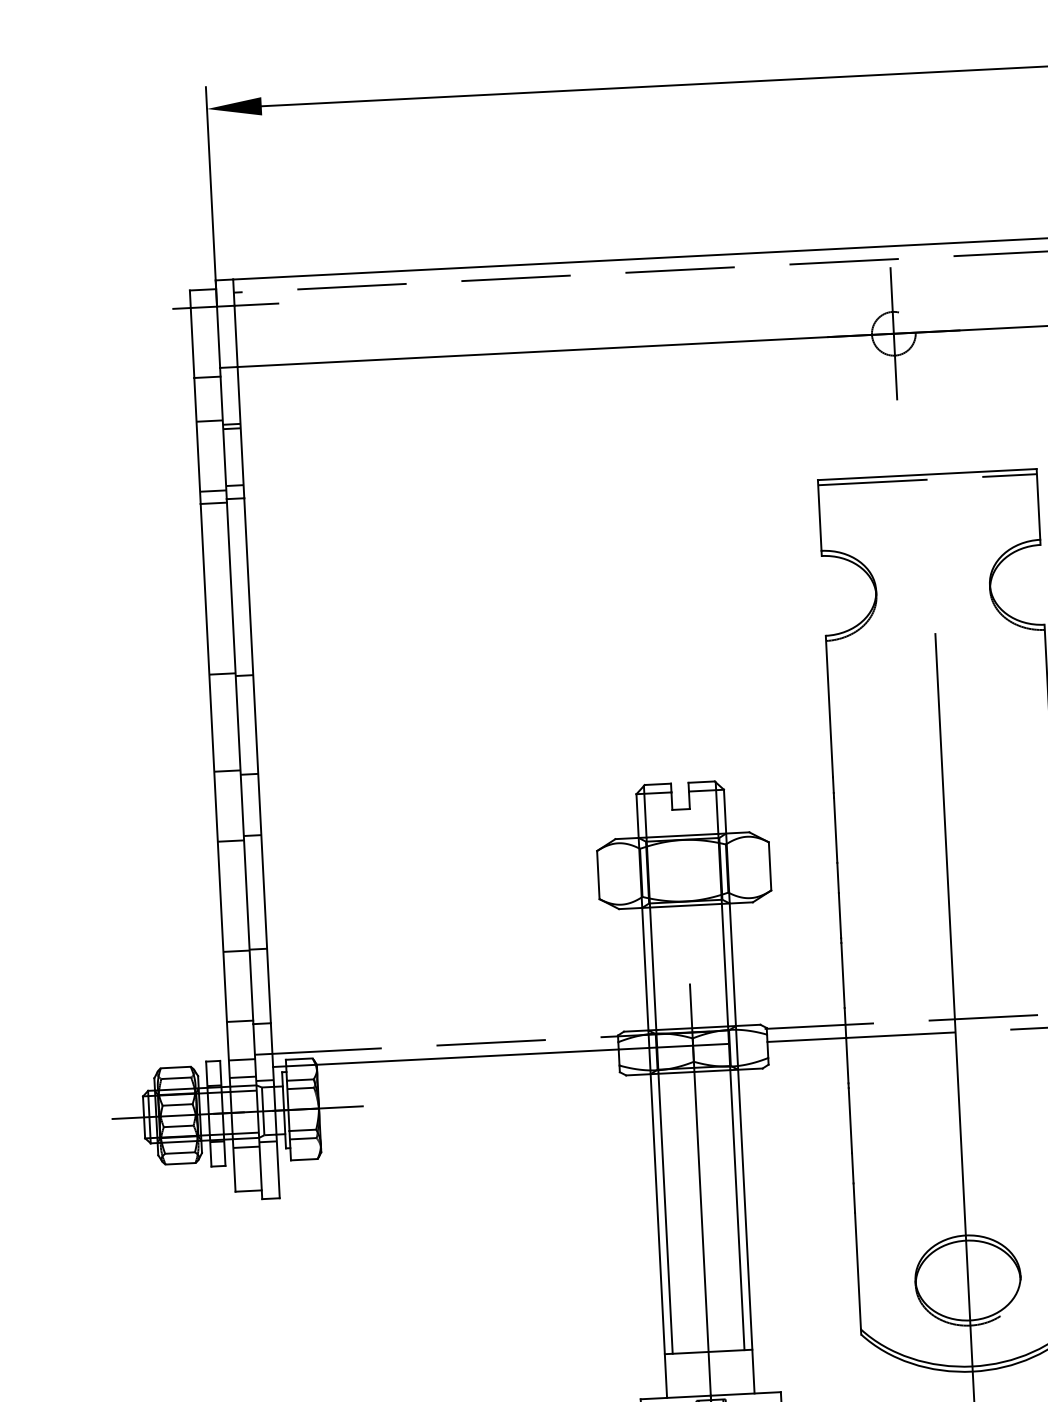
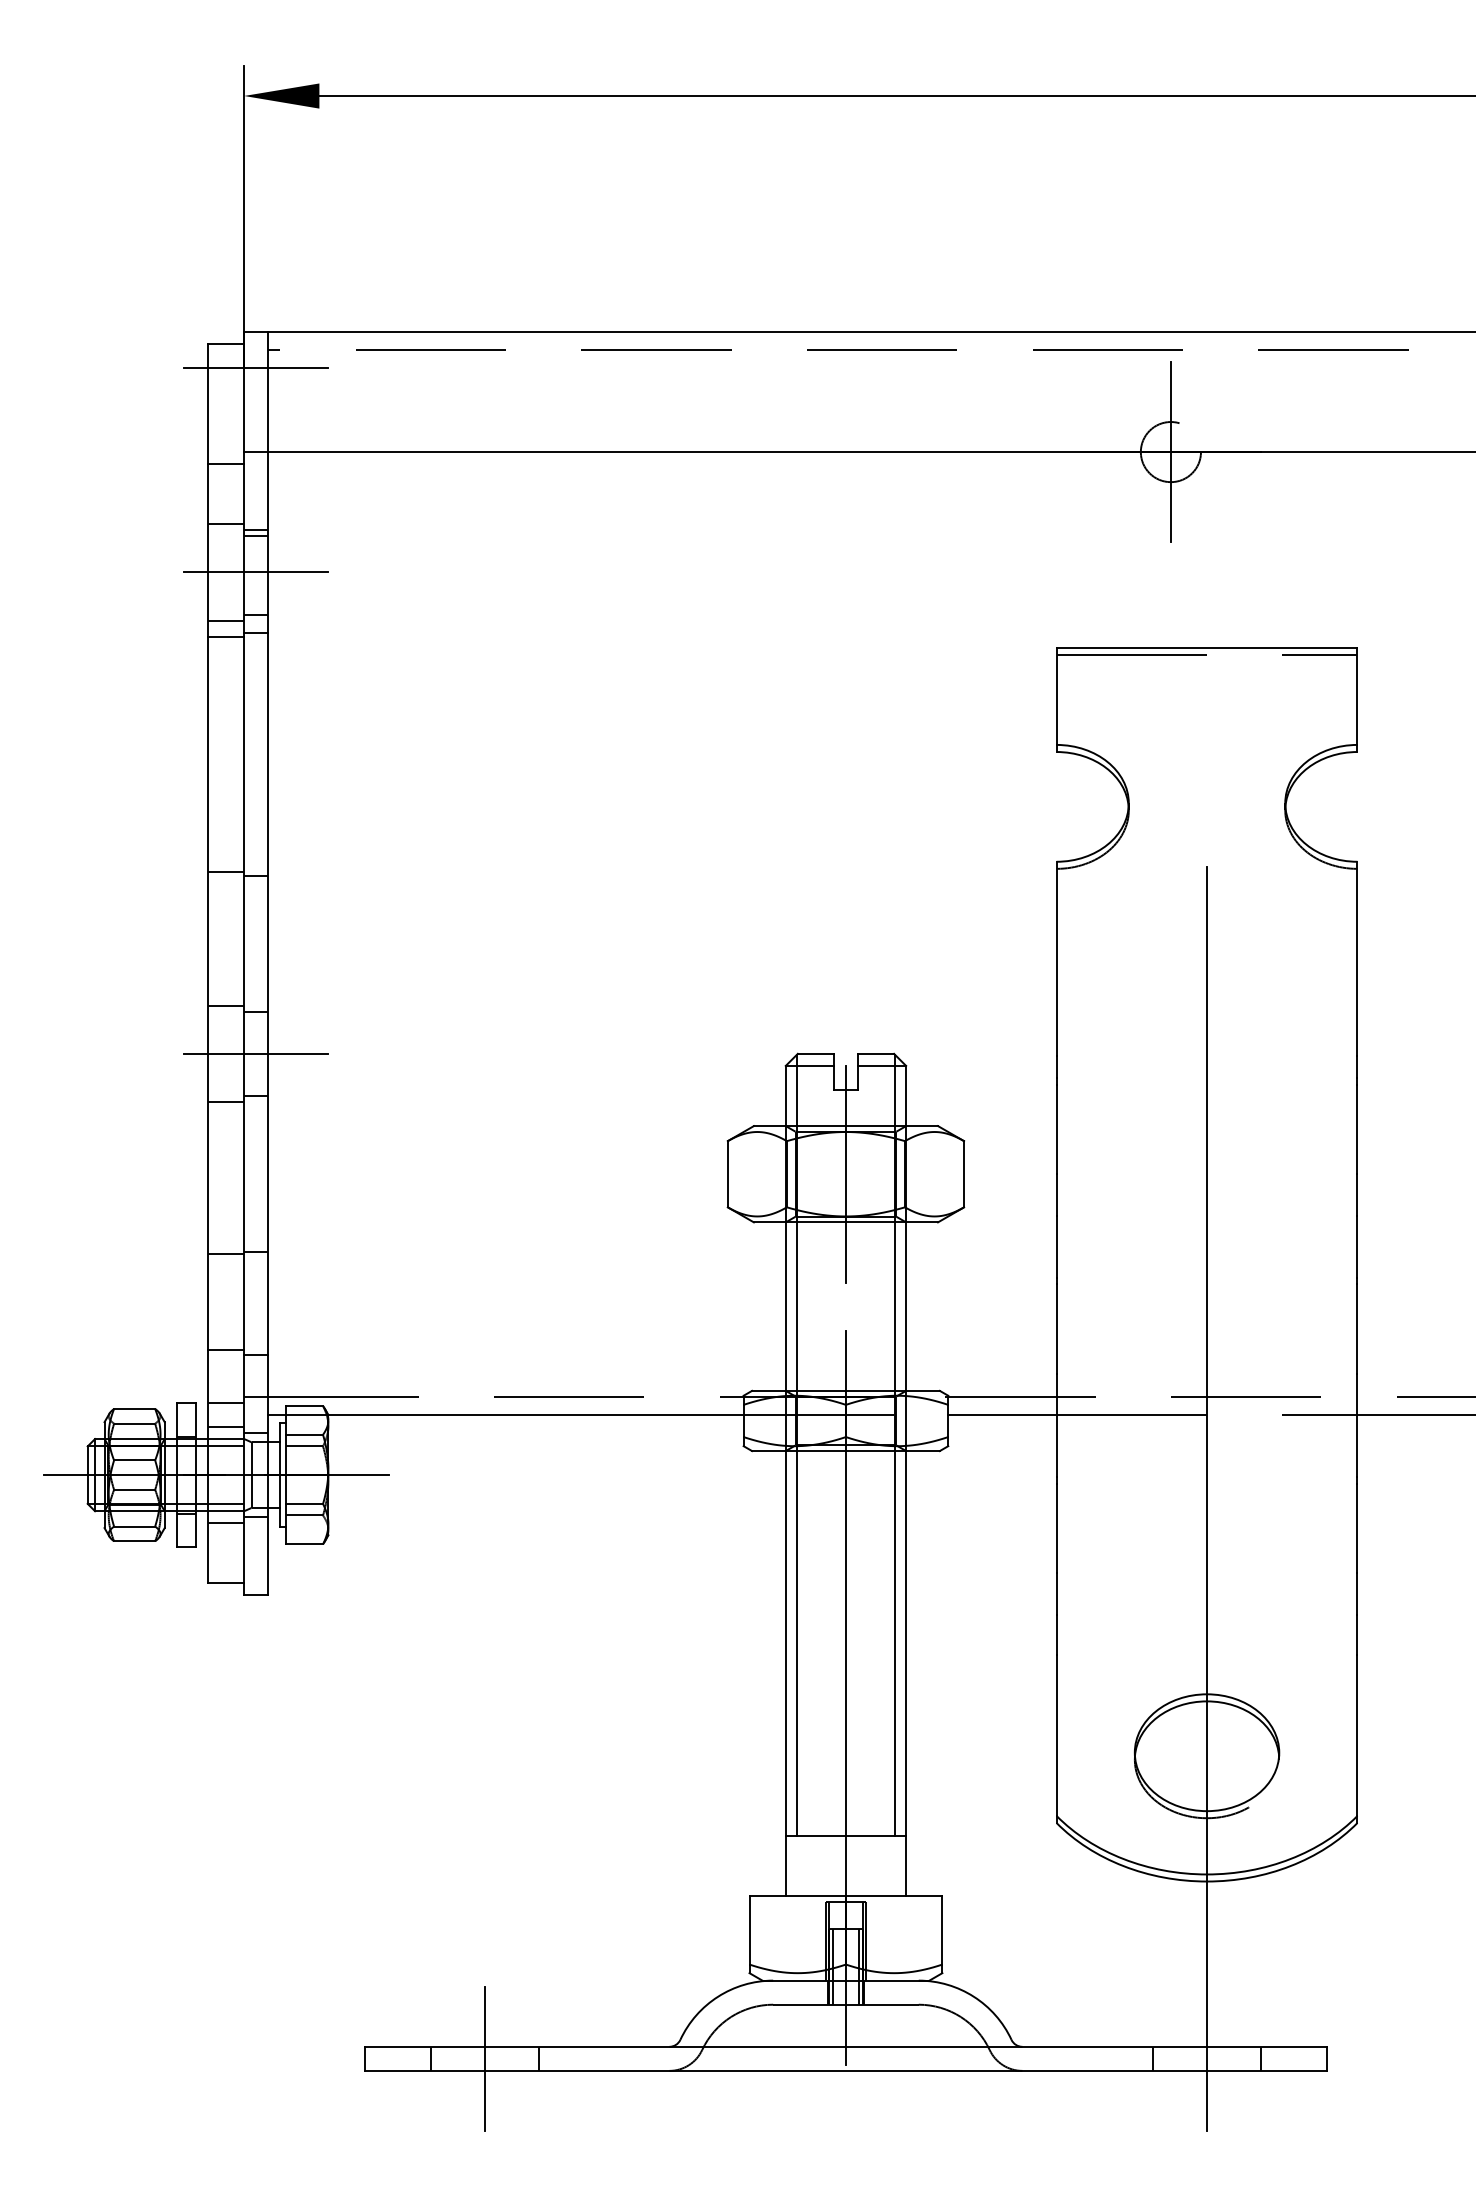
line: (232, 455) -> (255, 572), added
line: (250, 804) -> (255, 1053), added
line: (683, 870) -> (845, 1173), added

